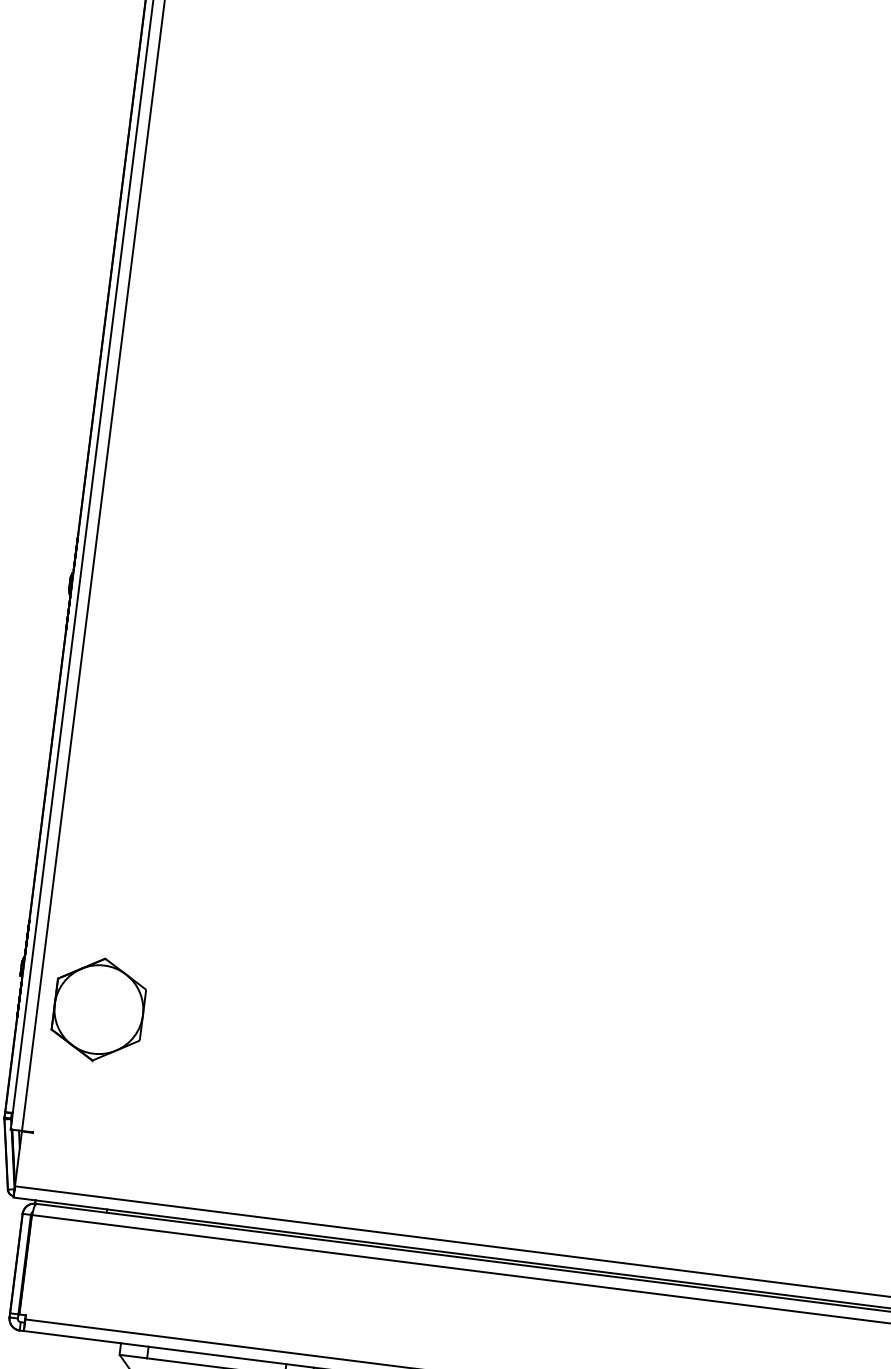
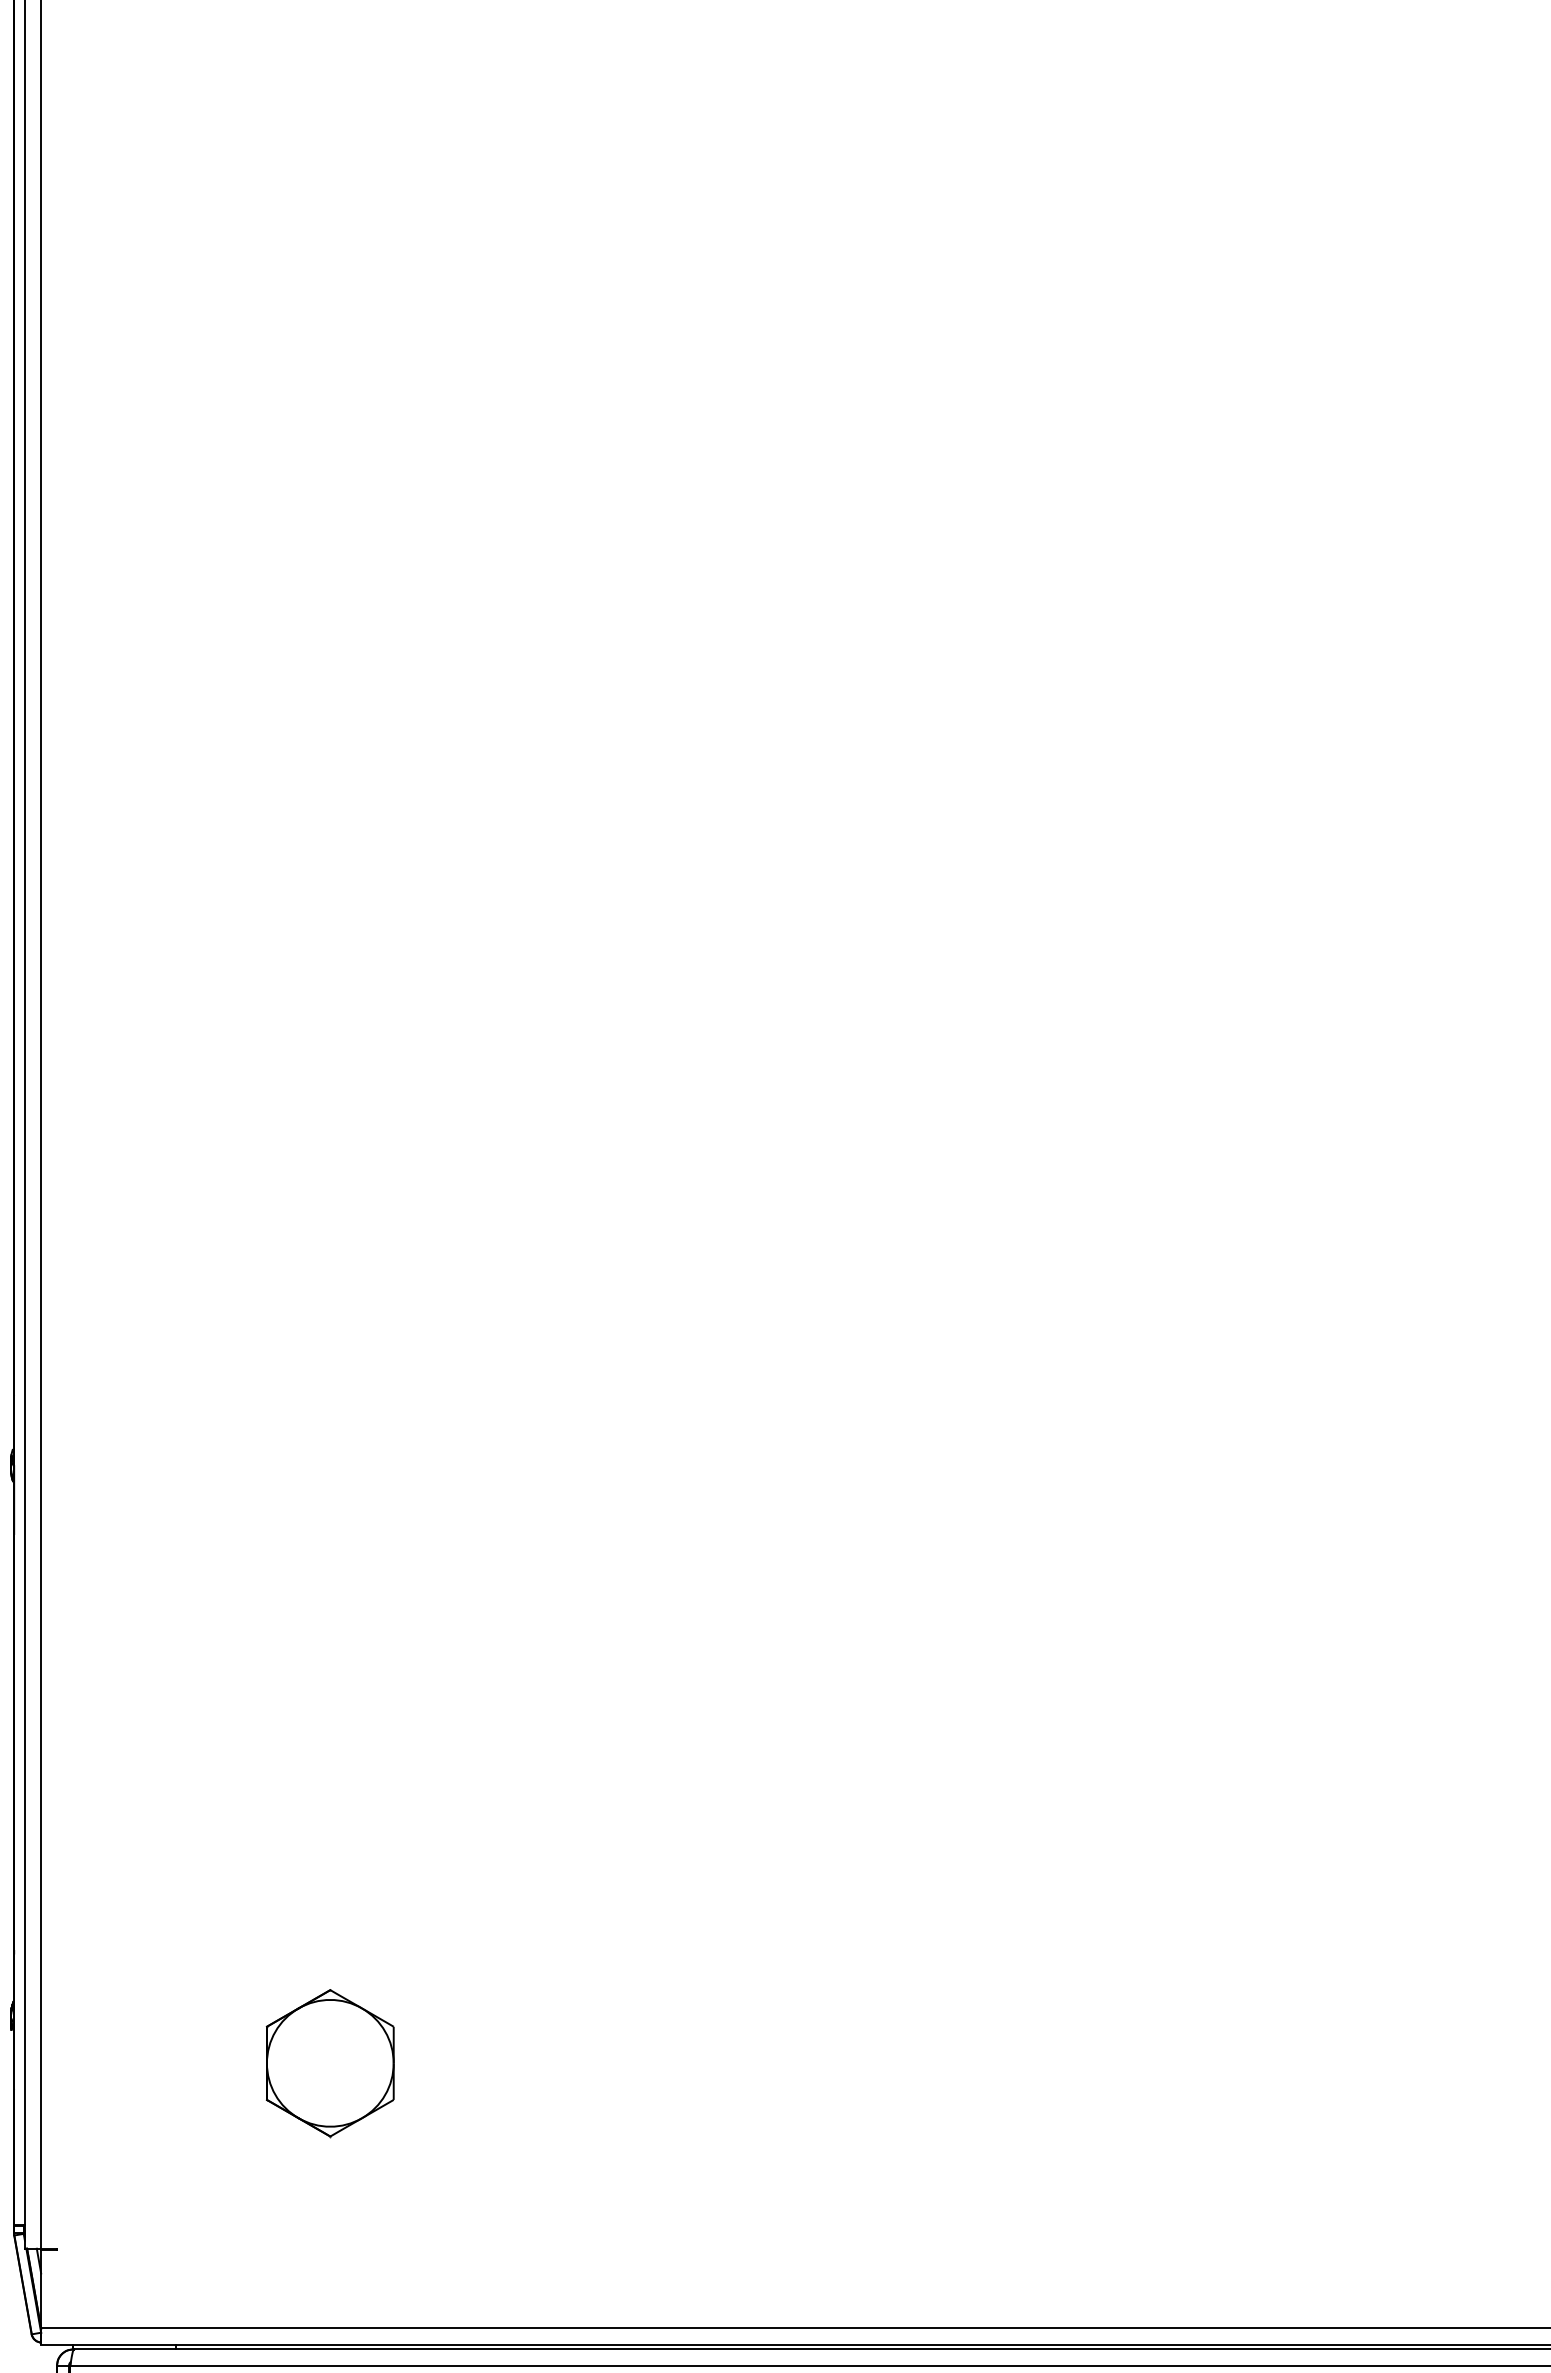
part: (98, 1009) -> (329, 2063), moved

